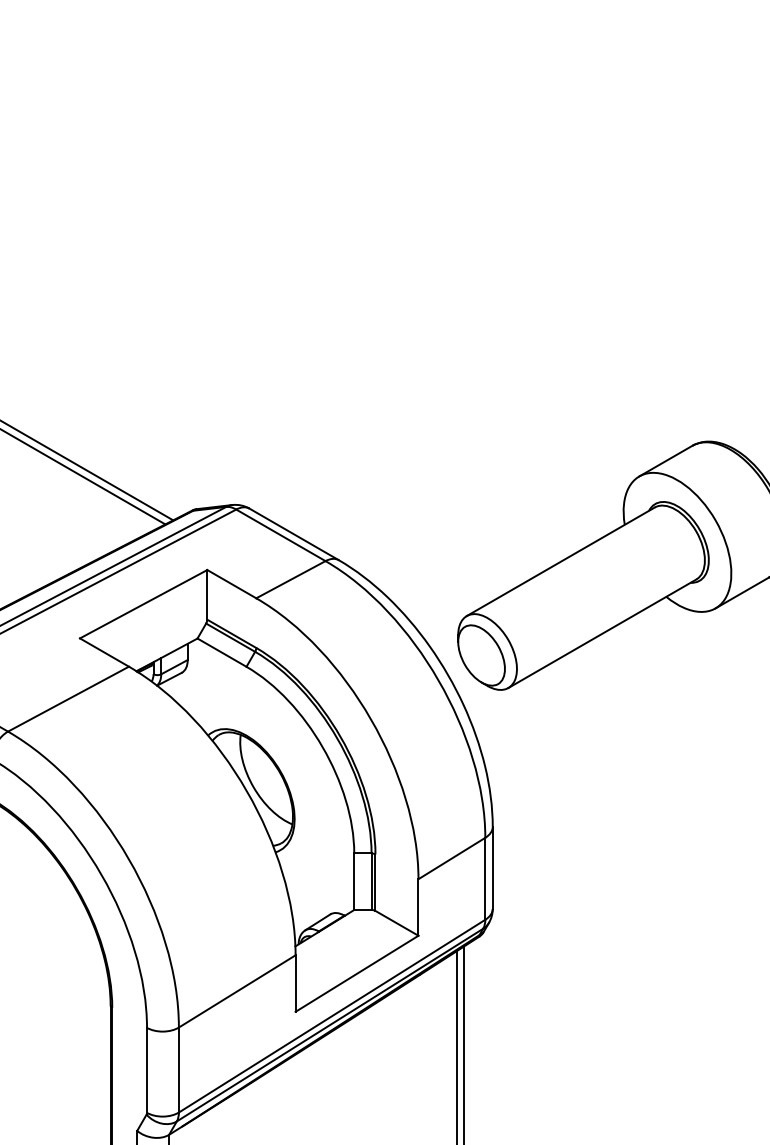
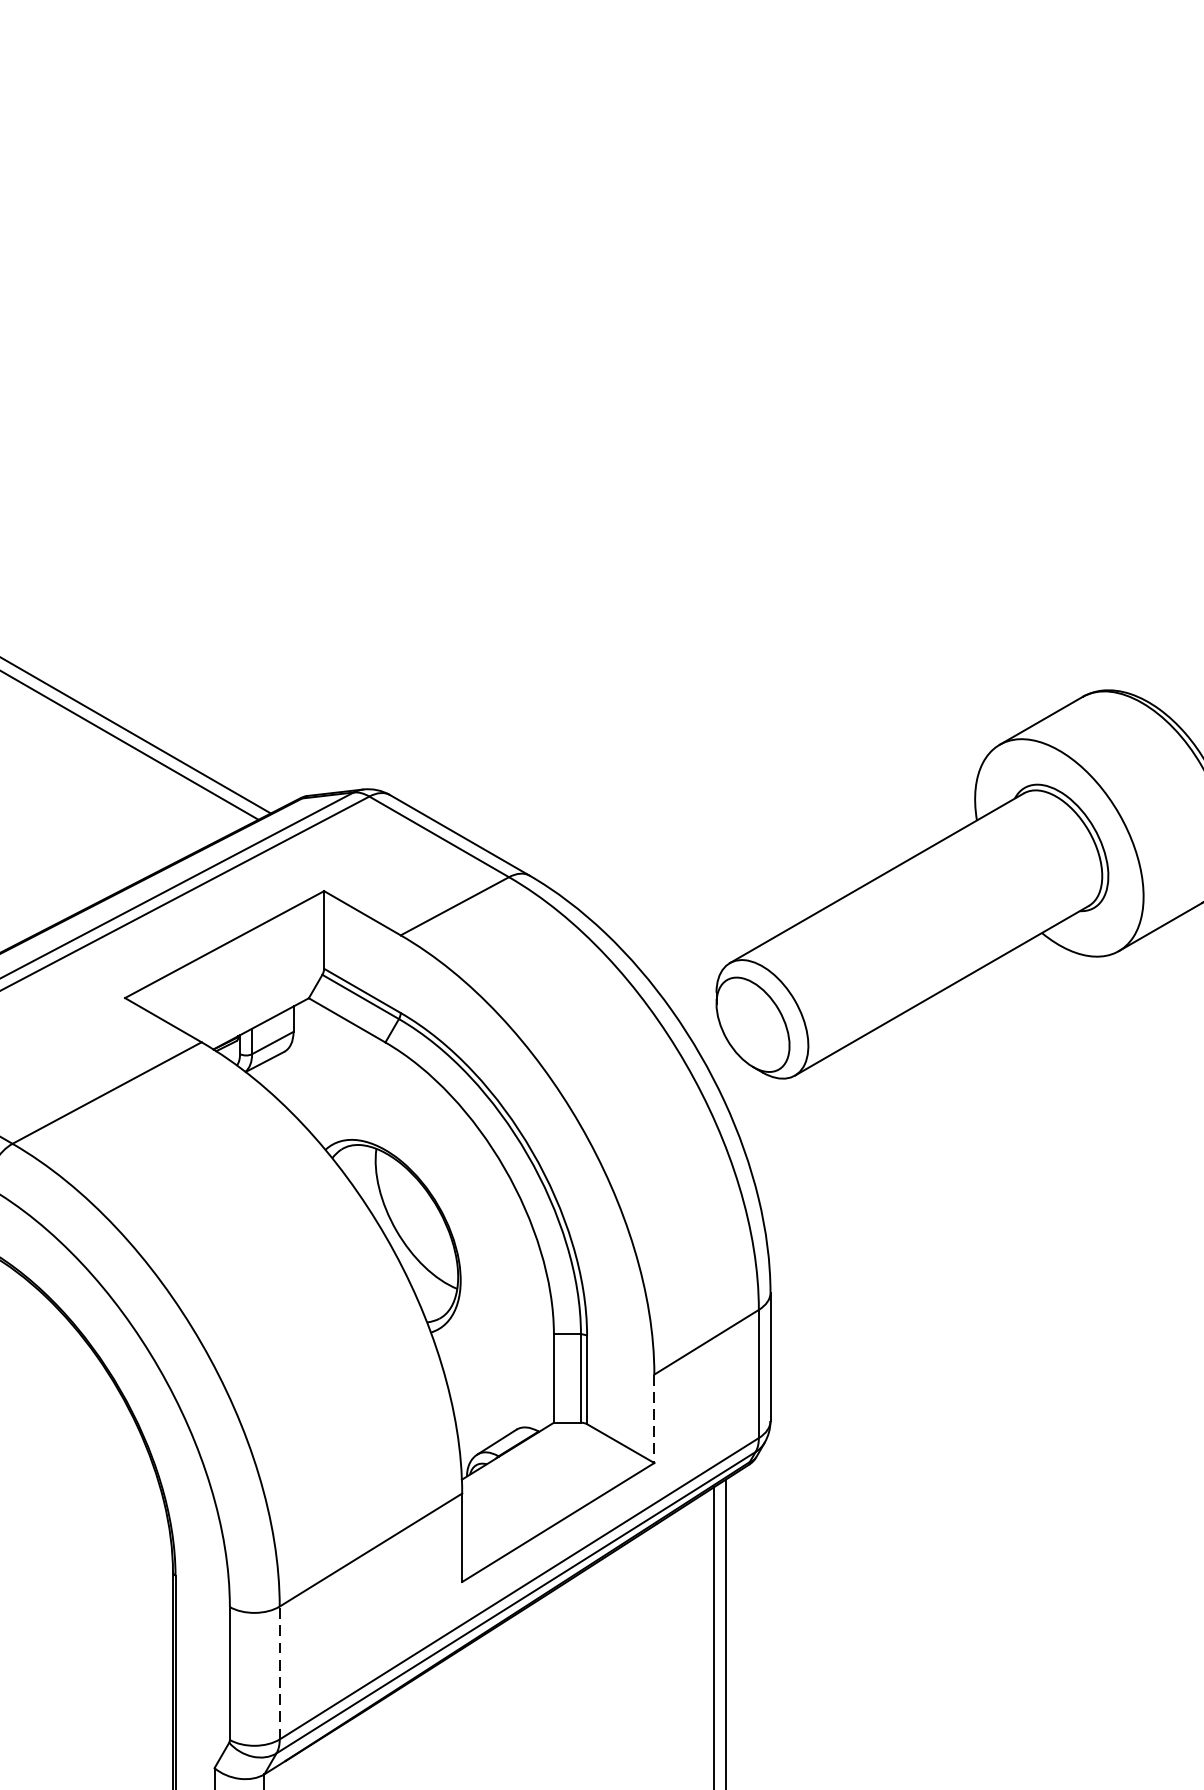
line: (418, 907) -> (654, 1418), solid -> dashed
line: (178, 1069) -> (279, 1672), solid -> dashed

